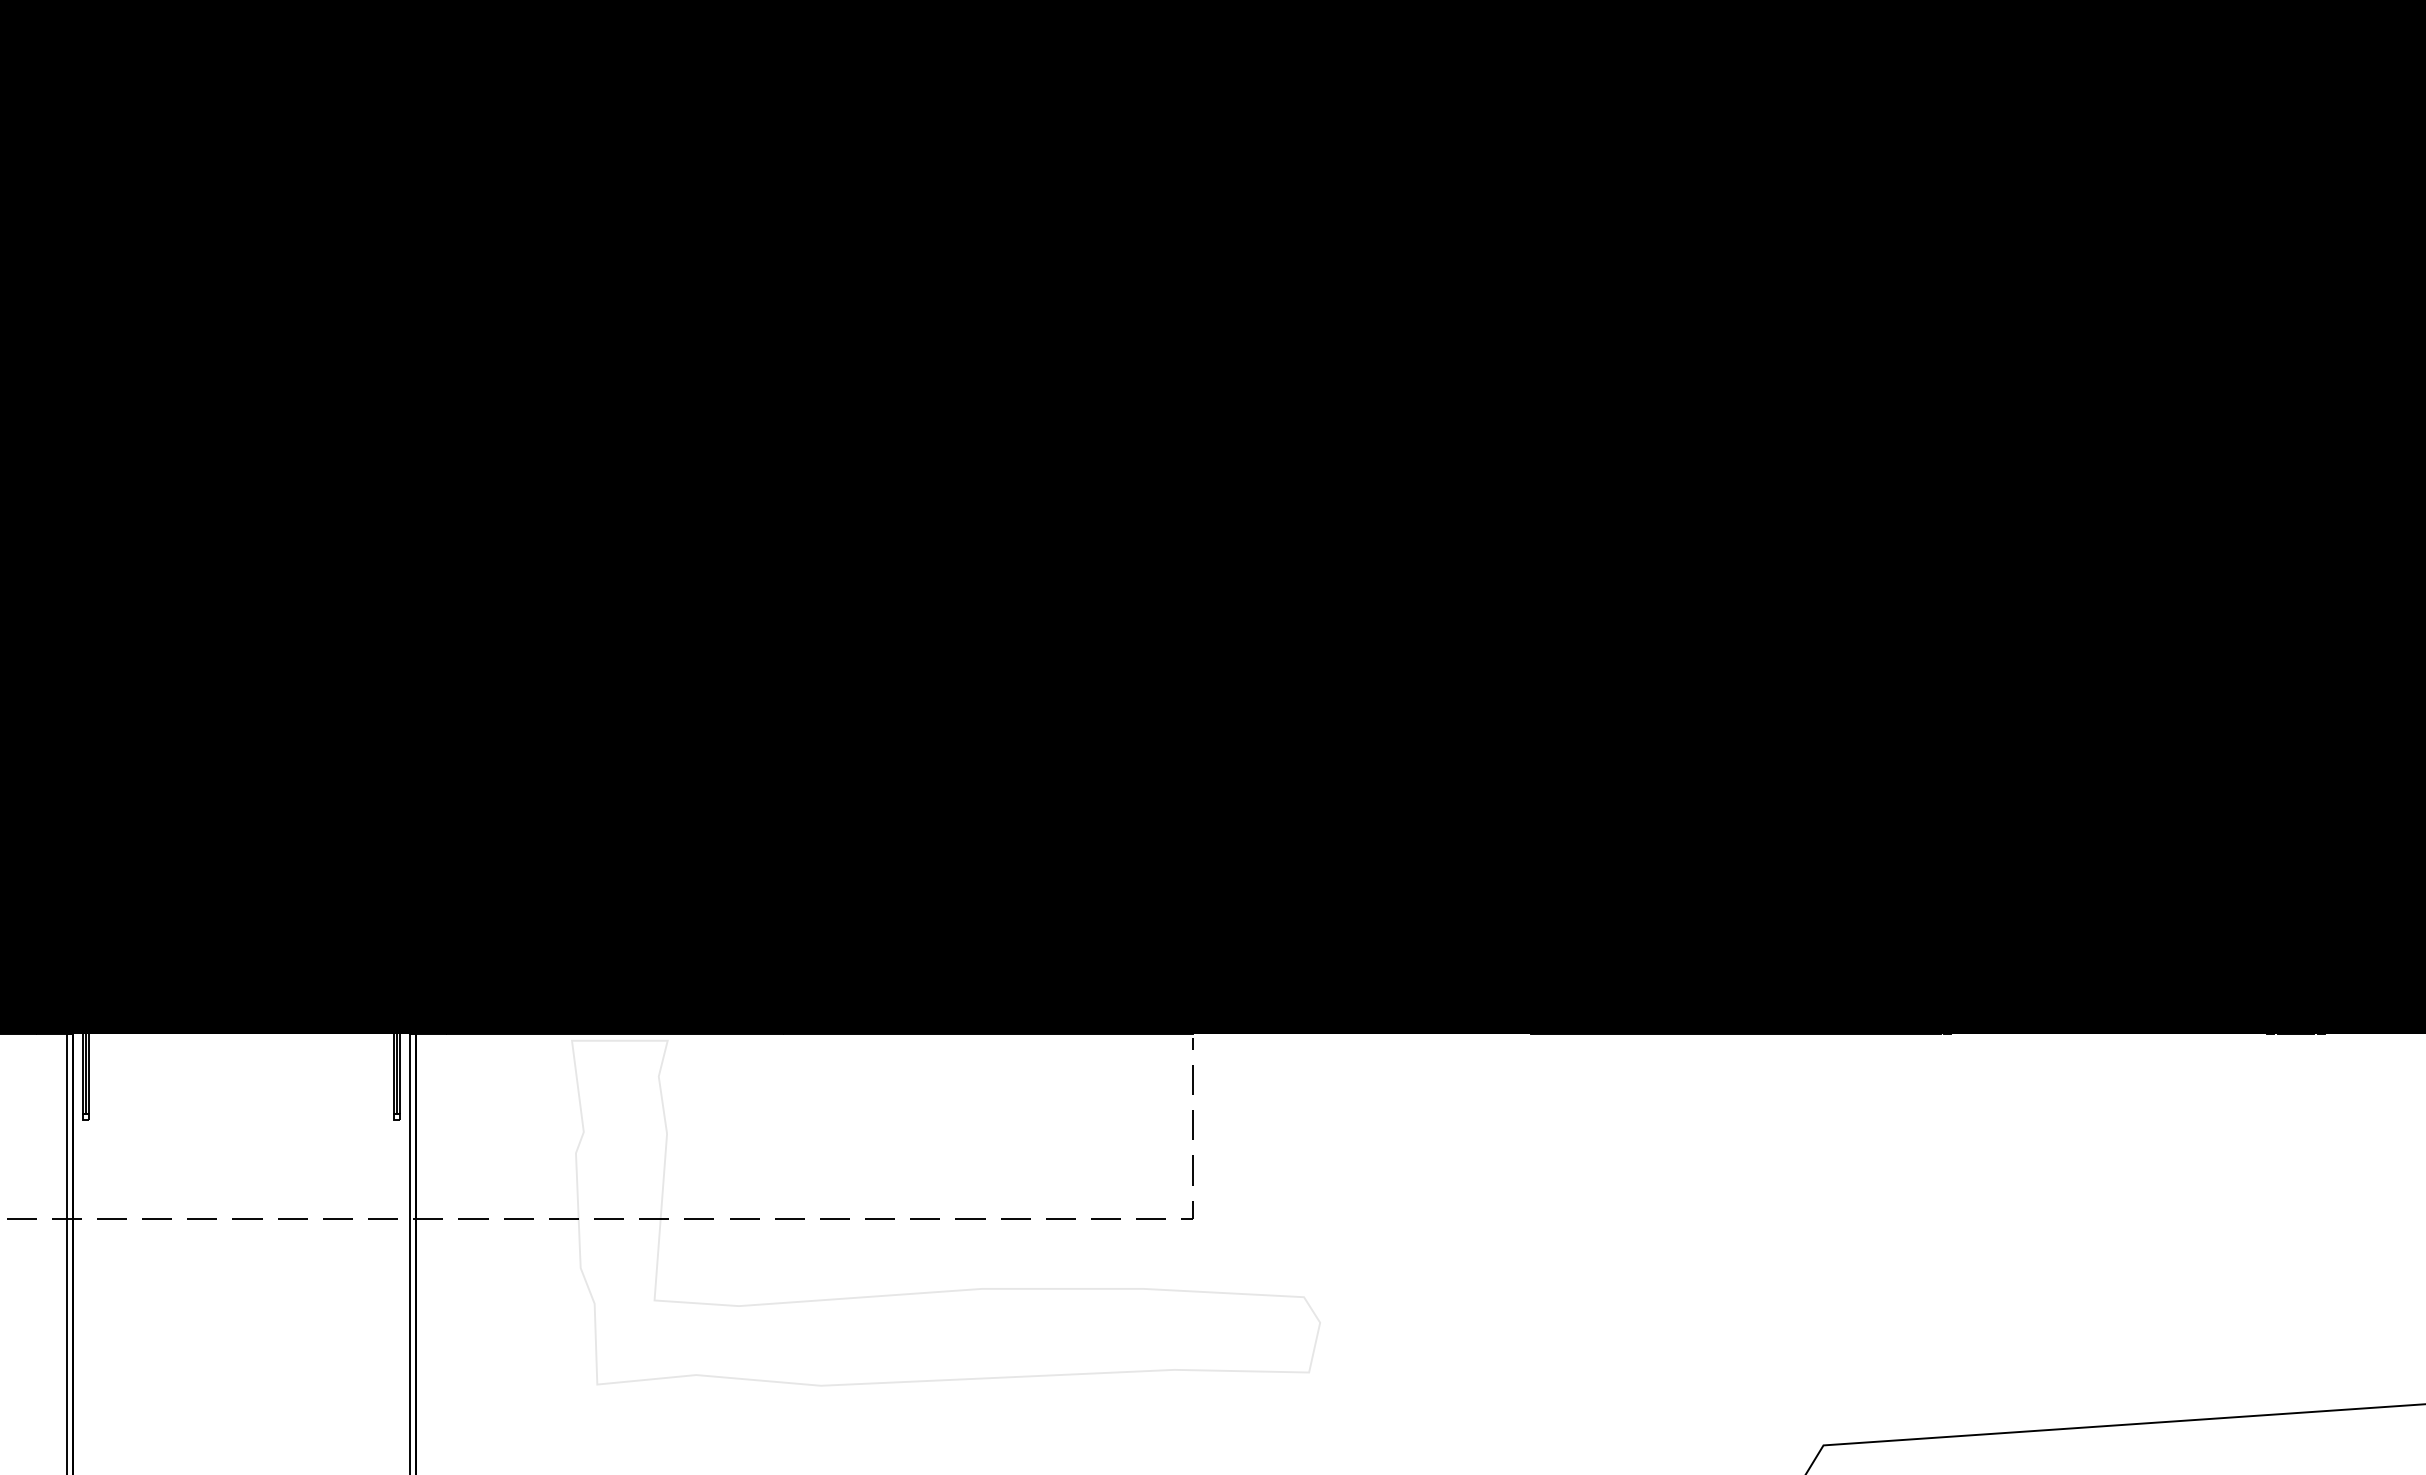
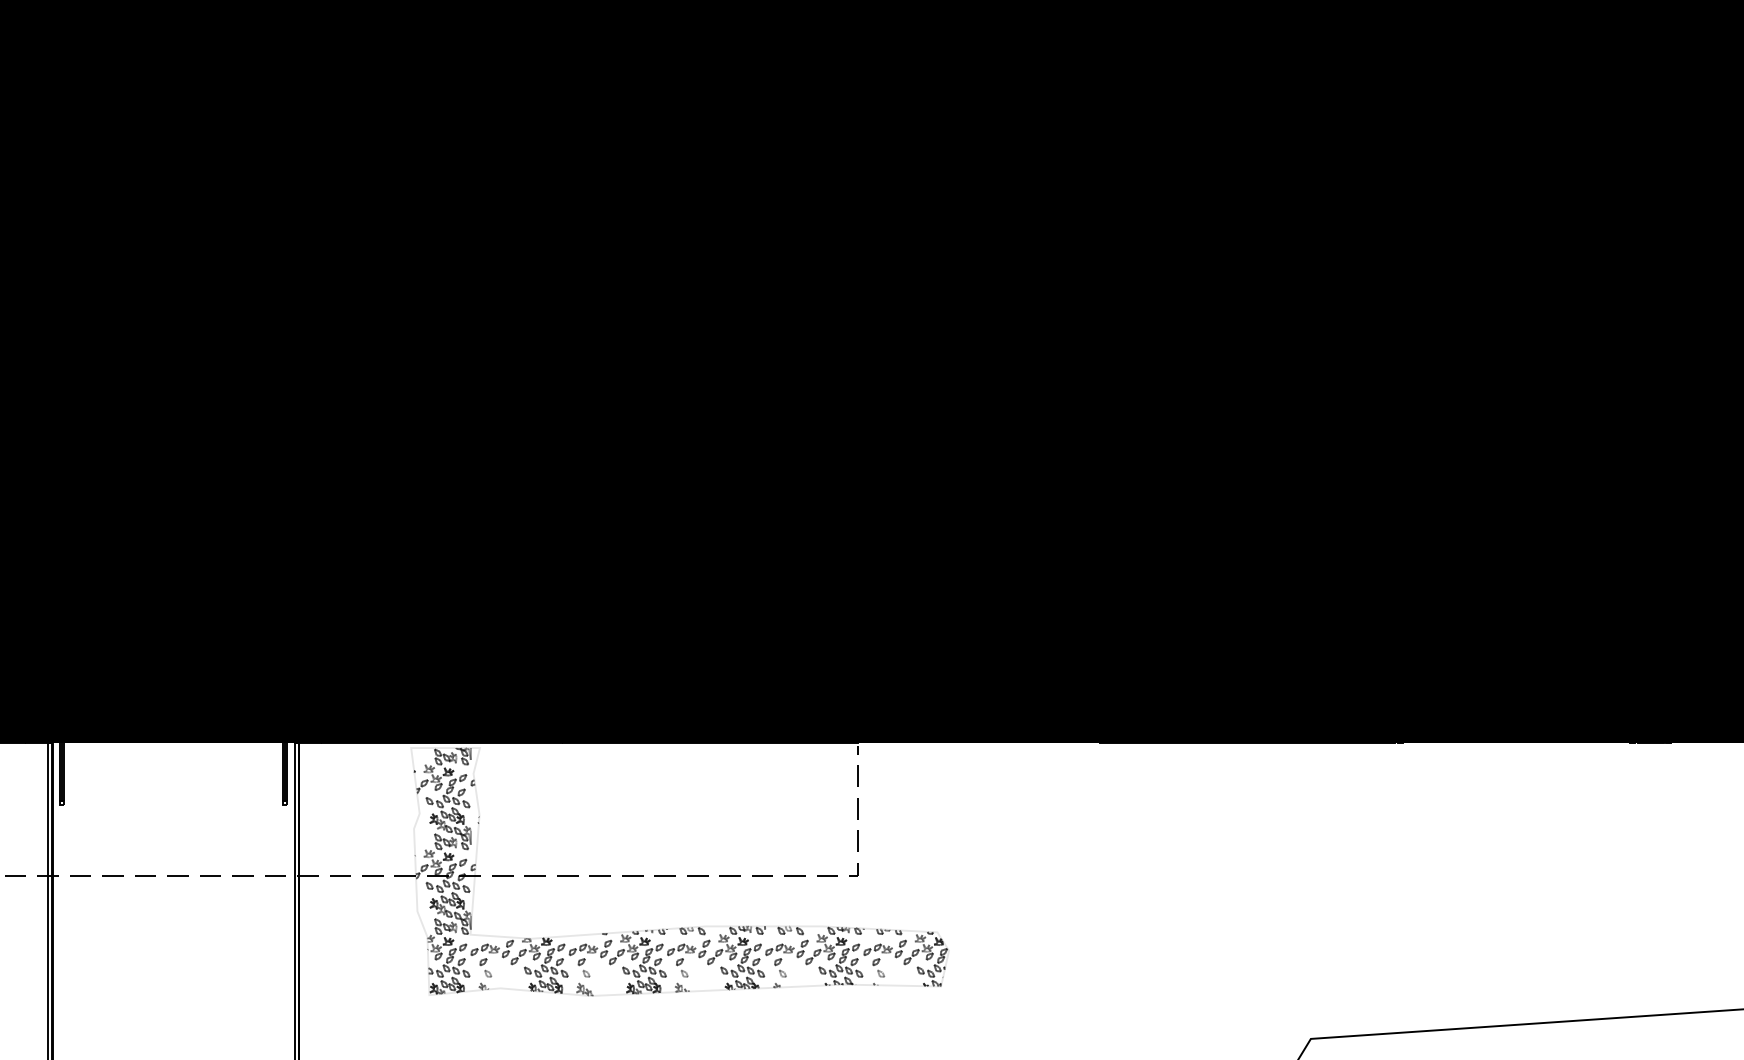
hatch: (946, 1212) -> (680, 871), added

